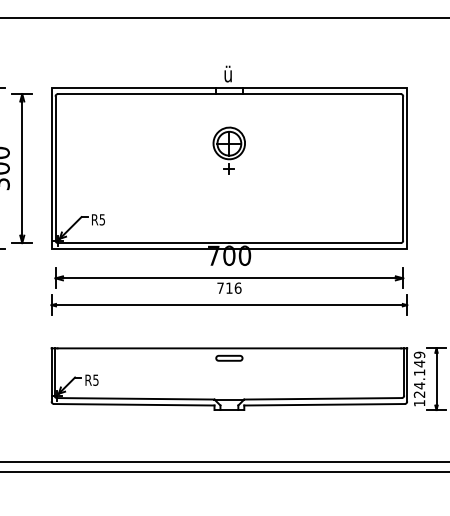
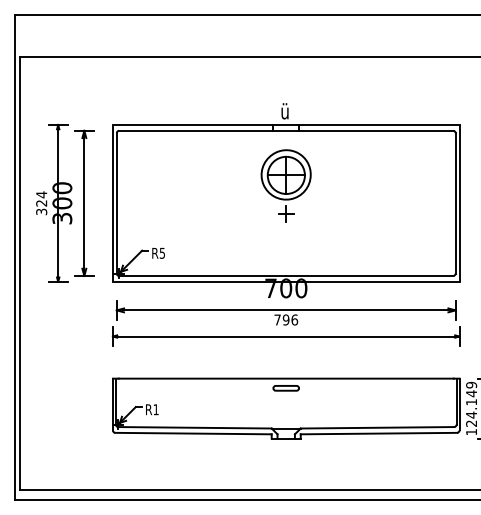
part: (228, 150) -> (285, 185), size x1.6
text: (228, 287) -> (285, 319), 716 -> 796
text: (95, 380) -> (155, 409), R5 -> R1

